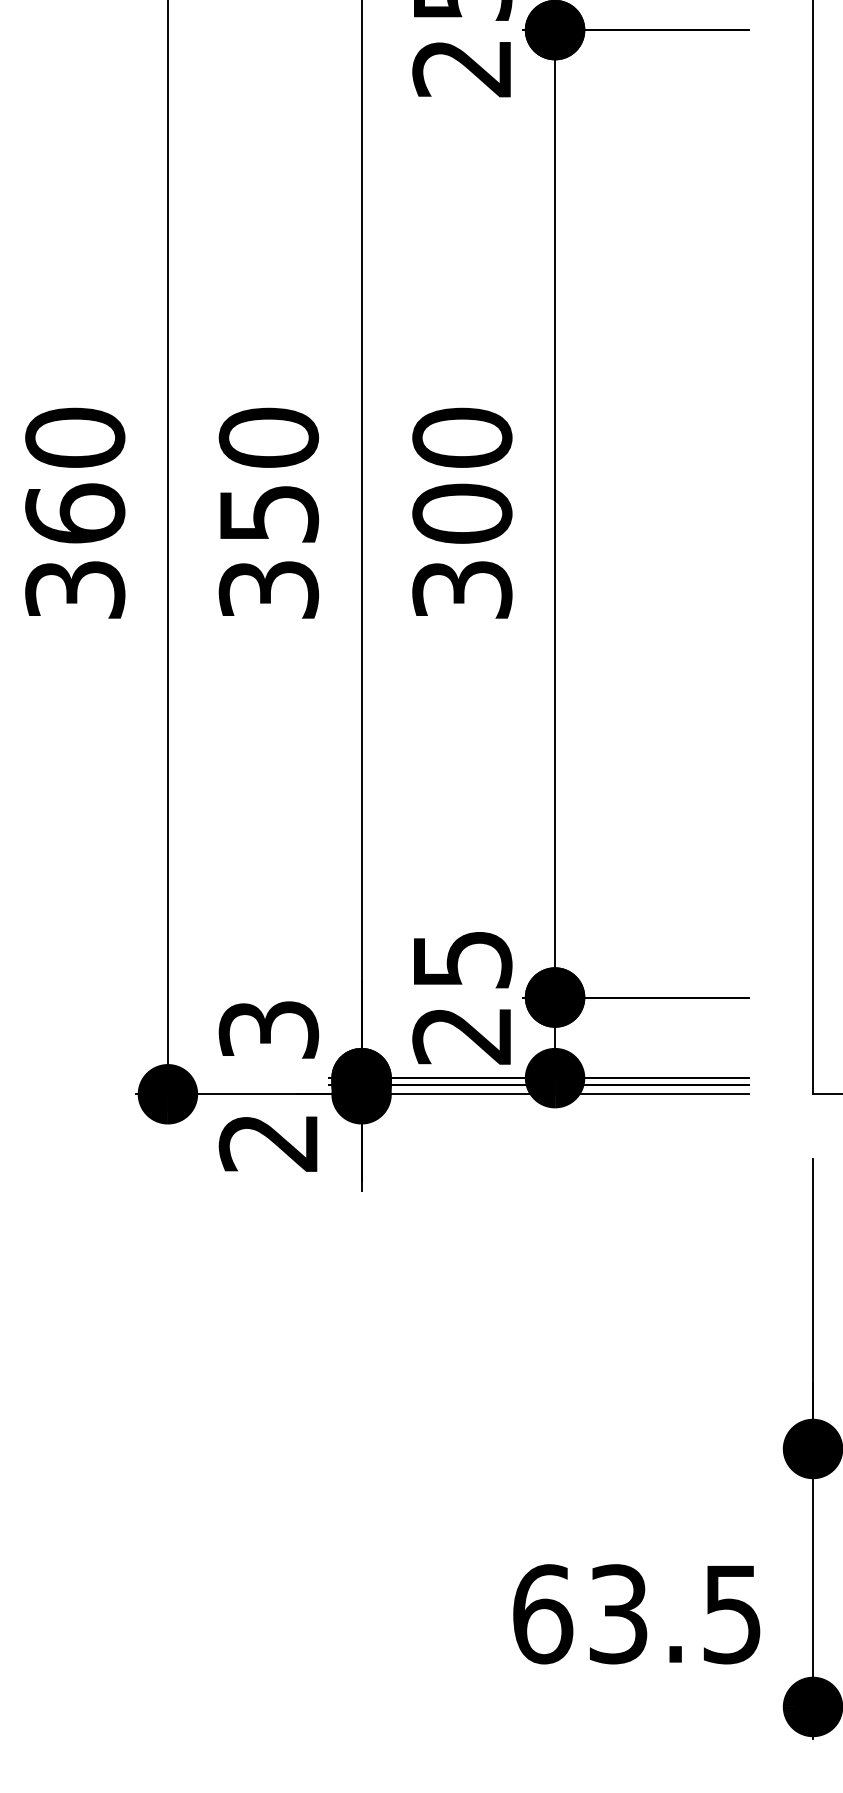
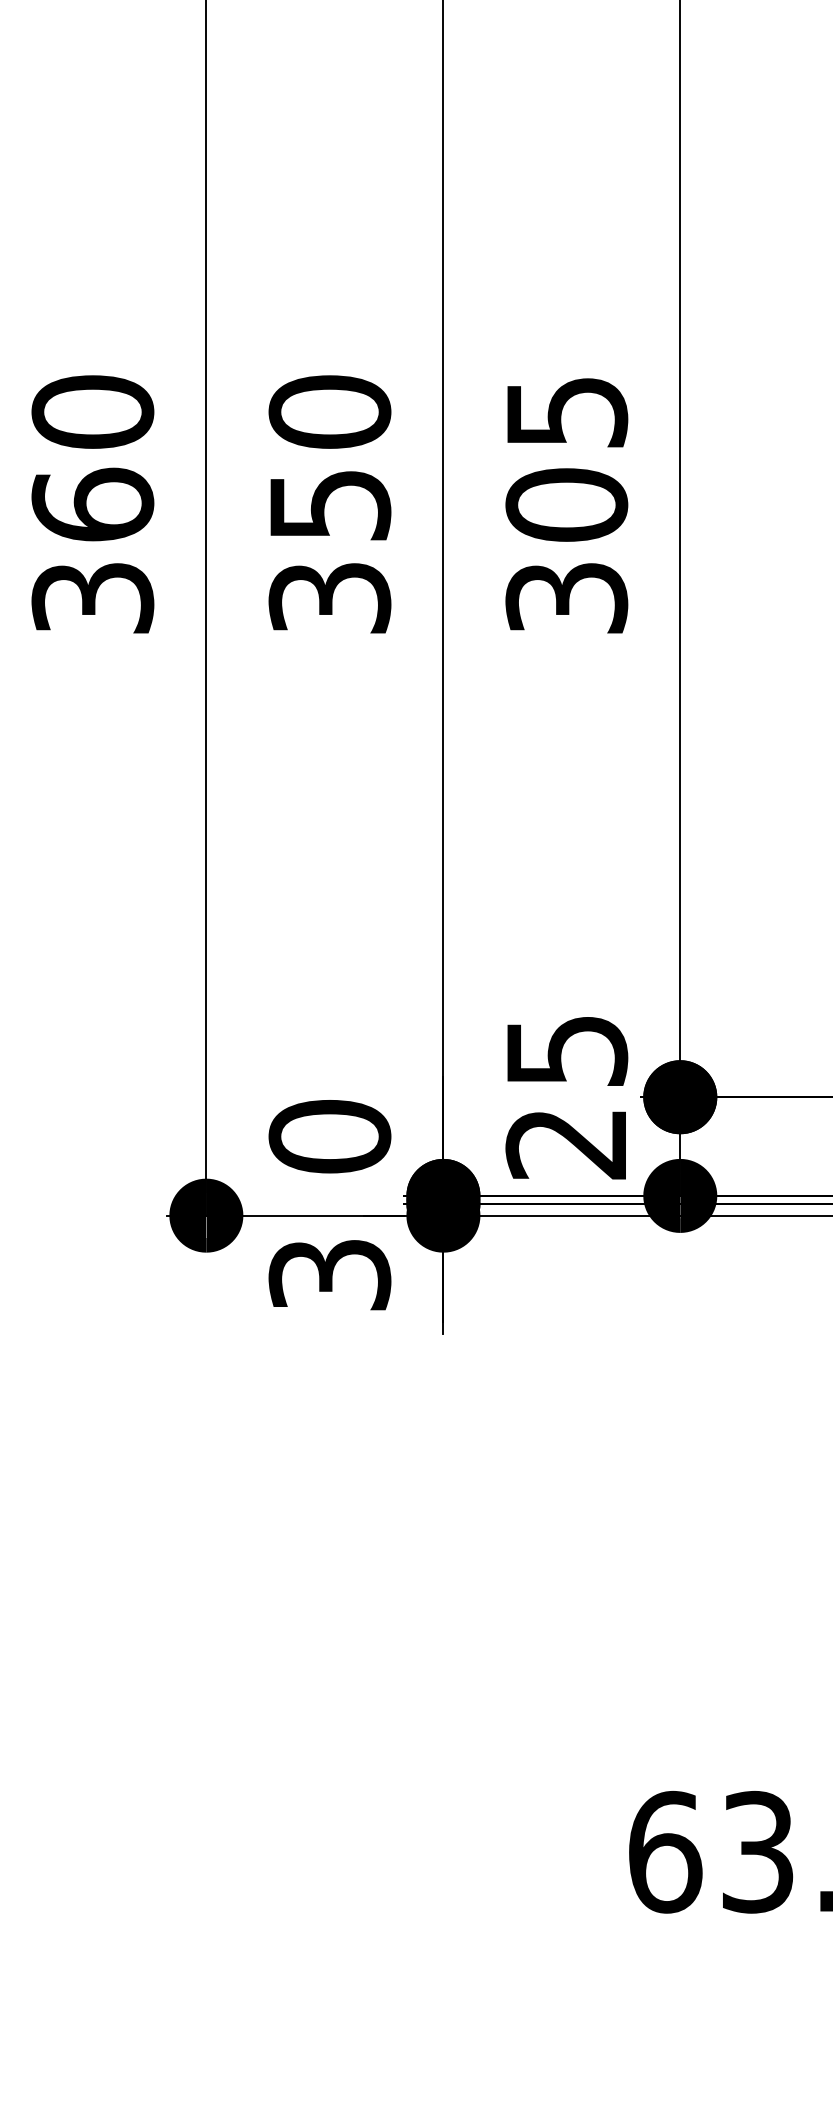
text: (462, 437) -> (566, 411), 300 -> 305
text: (268, 1029) -> (329, 1136), 3 -> 0
text: (268, 1142) -> (329, 1274), 2 -> 3

